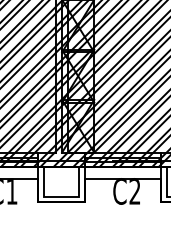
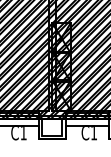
text: (134, 192) -> (93, 133), C2 -> C1

